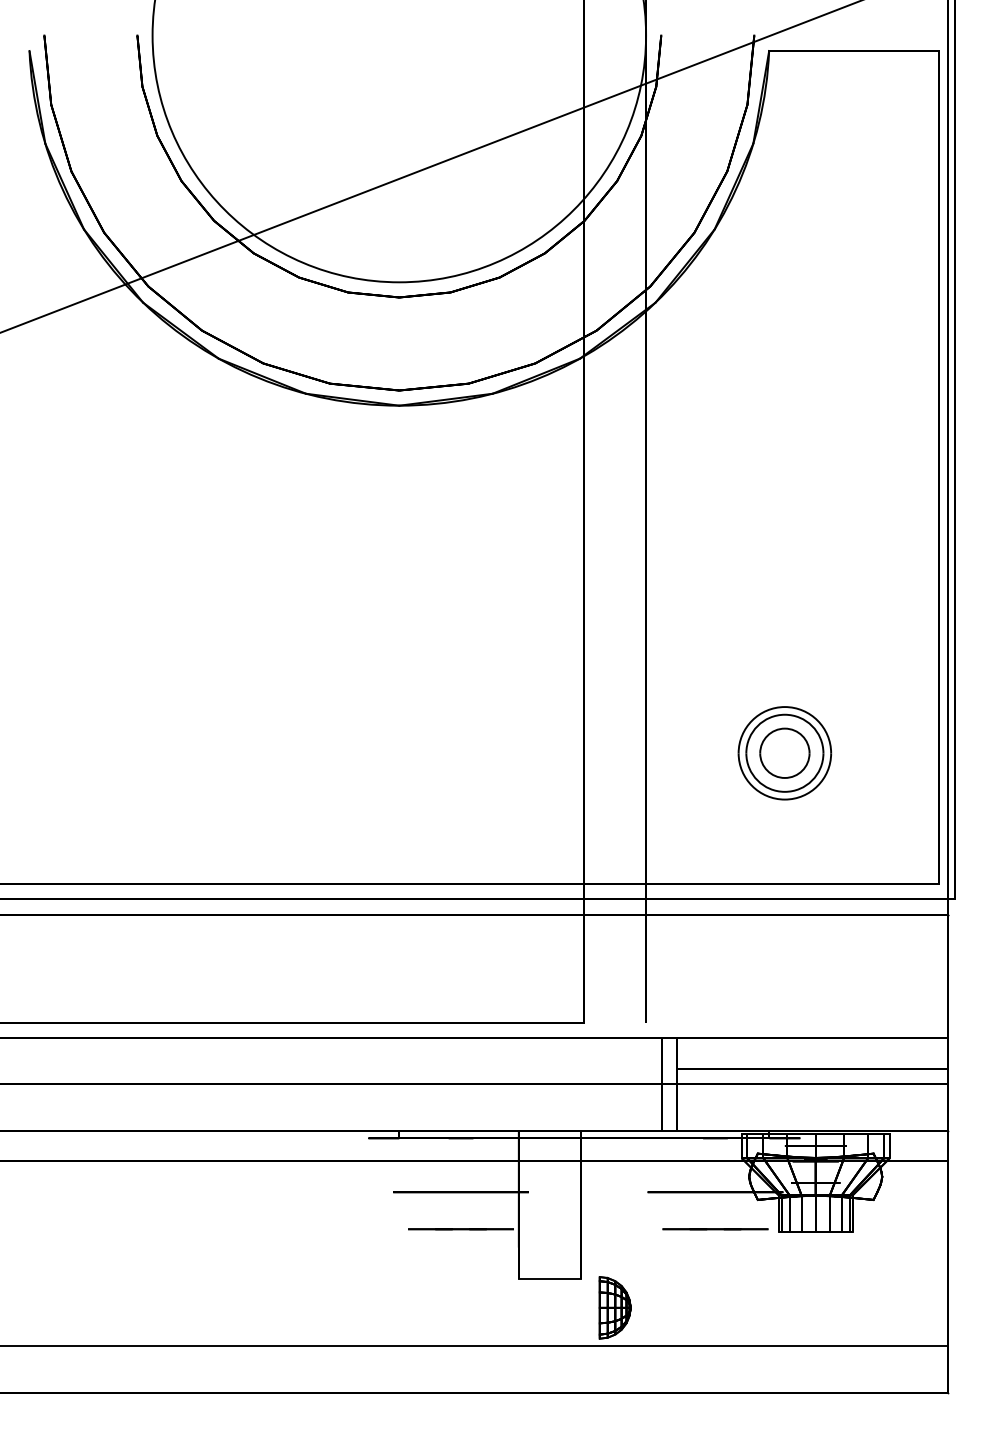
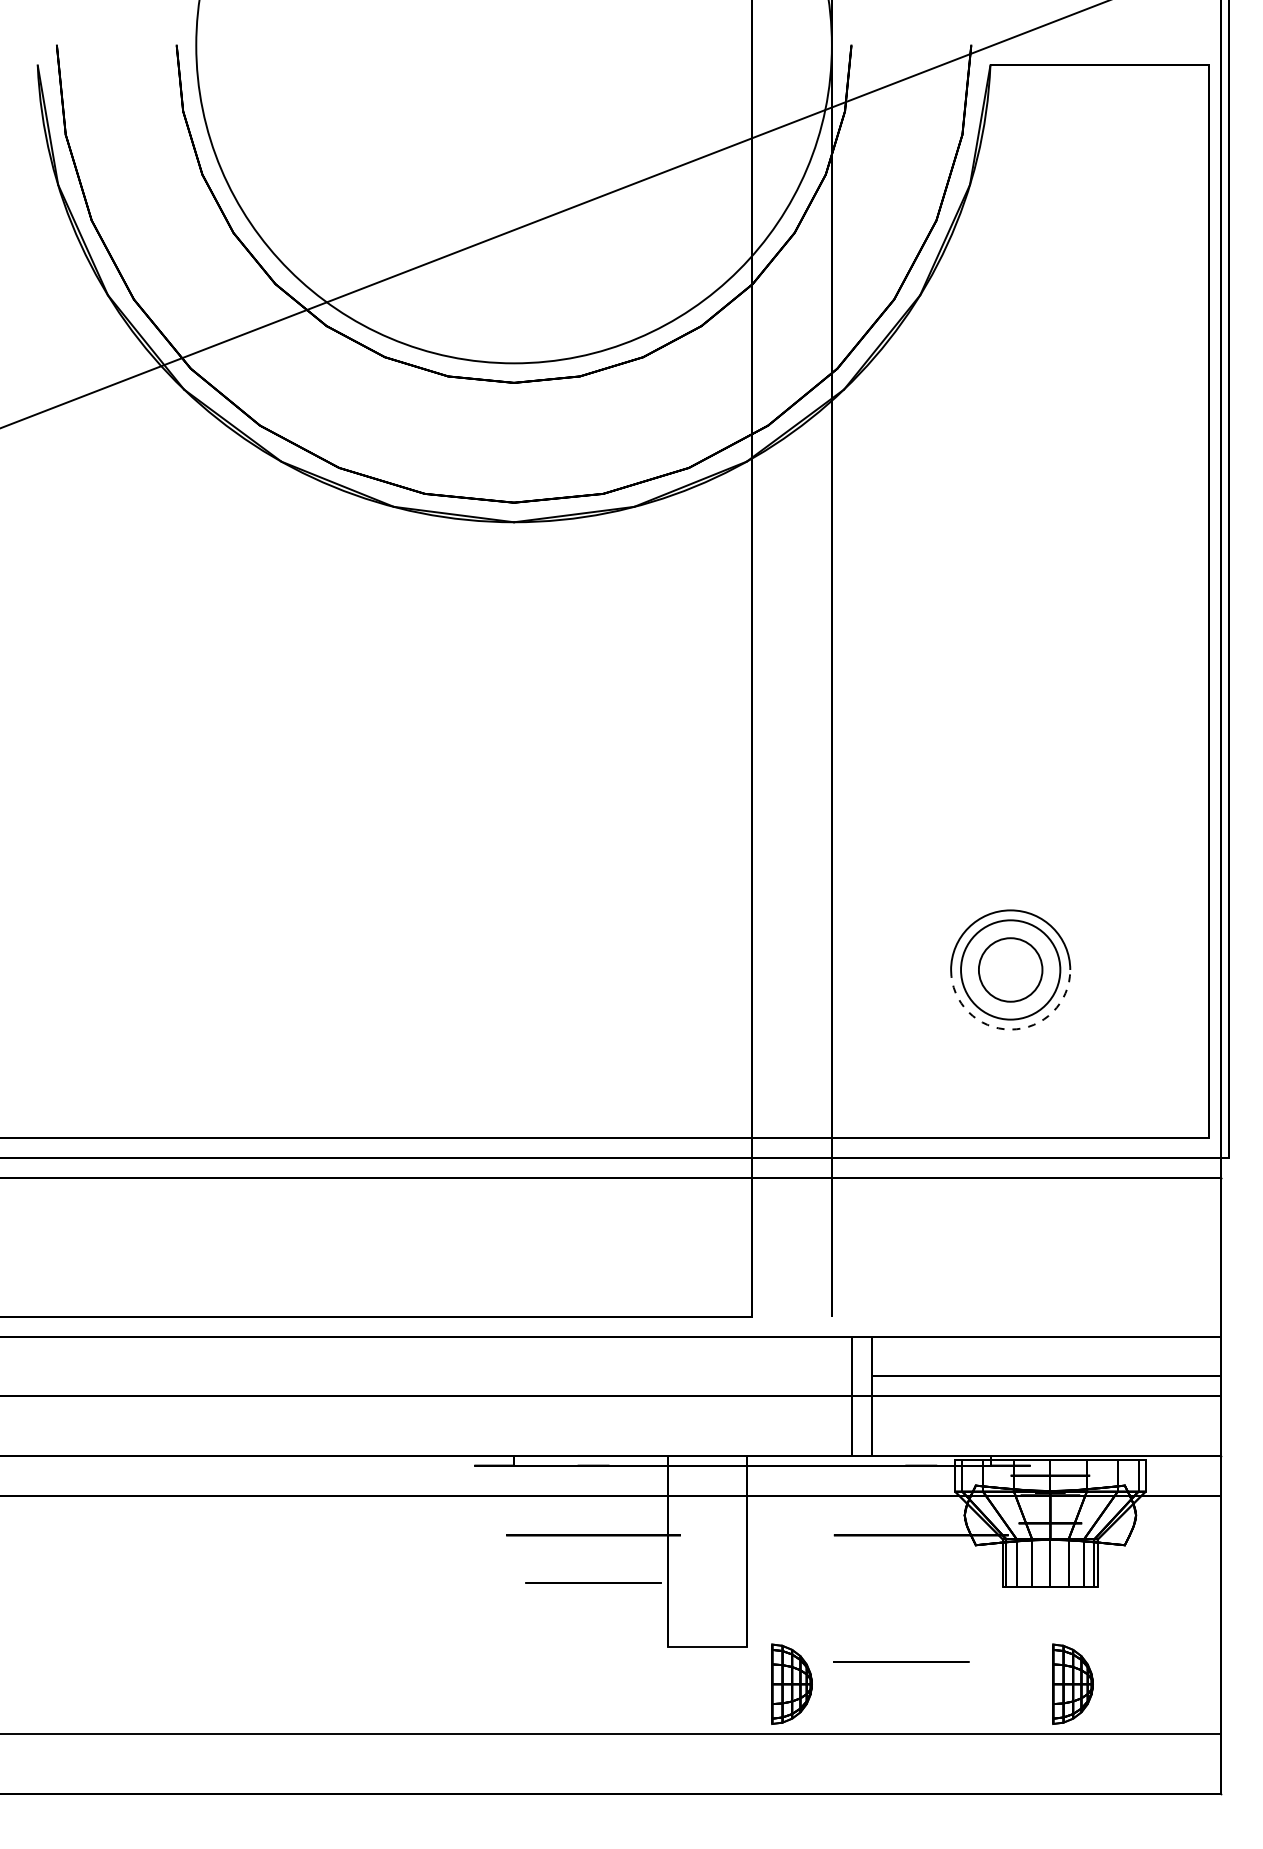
arc: (784, 799) -> (1010, 1029), solid -> dashed
line: (715, 1228) -> (901, 1661), moved
part: (832, 1307) -> (1072, 1683), added

